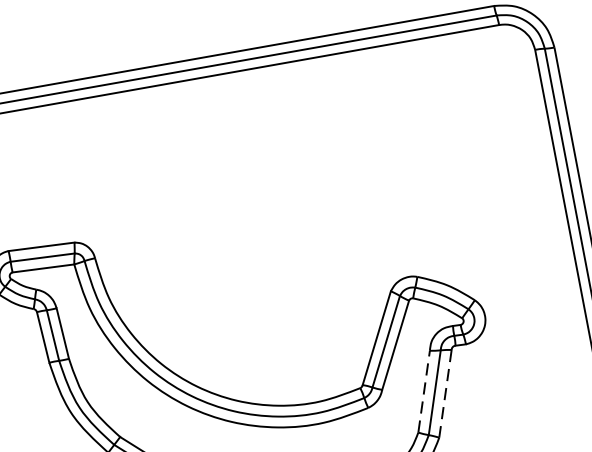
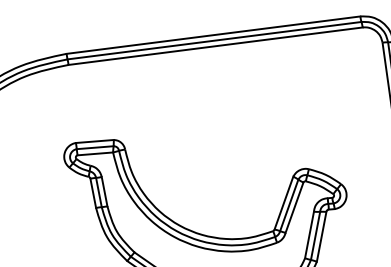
line: (424, 392) -> (309, 235), dashed -> solid
line: (445, 395) -> (321, 237), dashed -> solid

